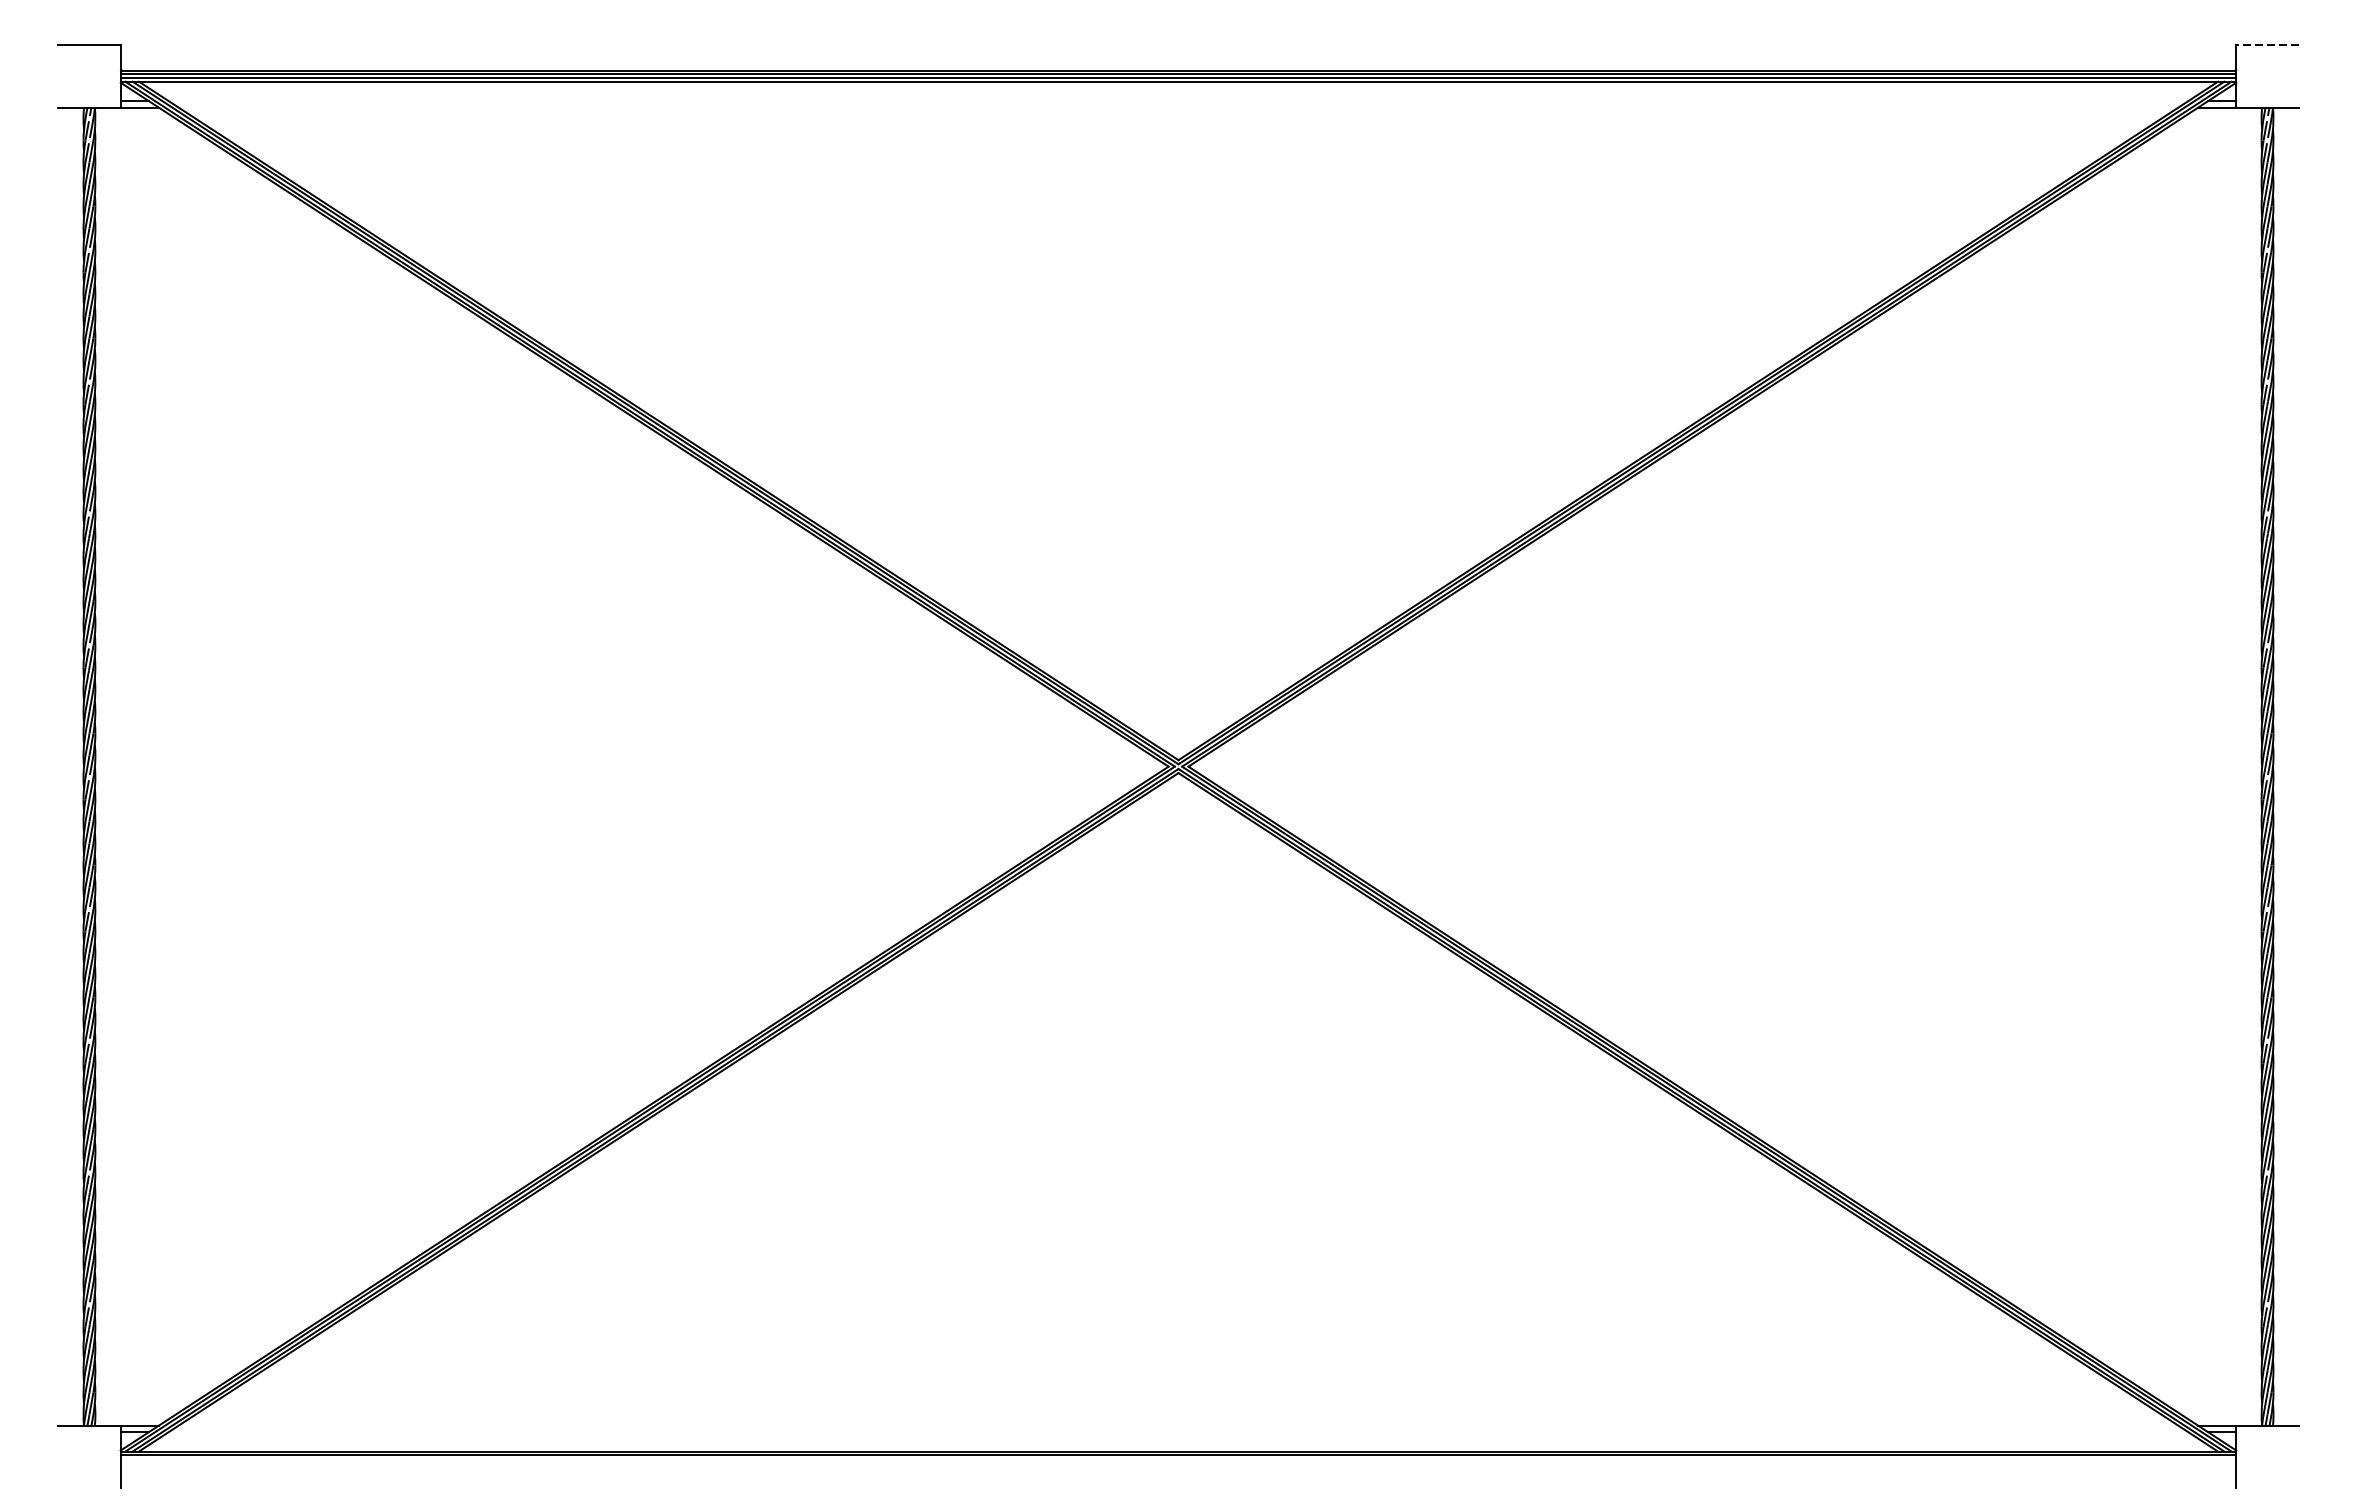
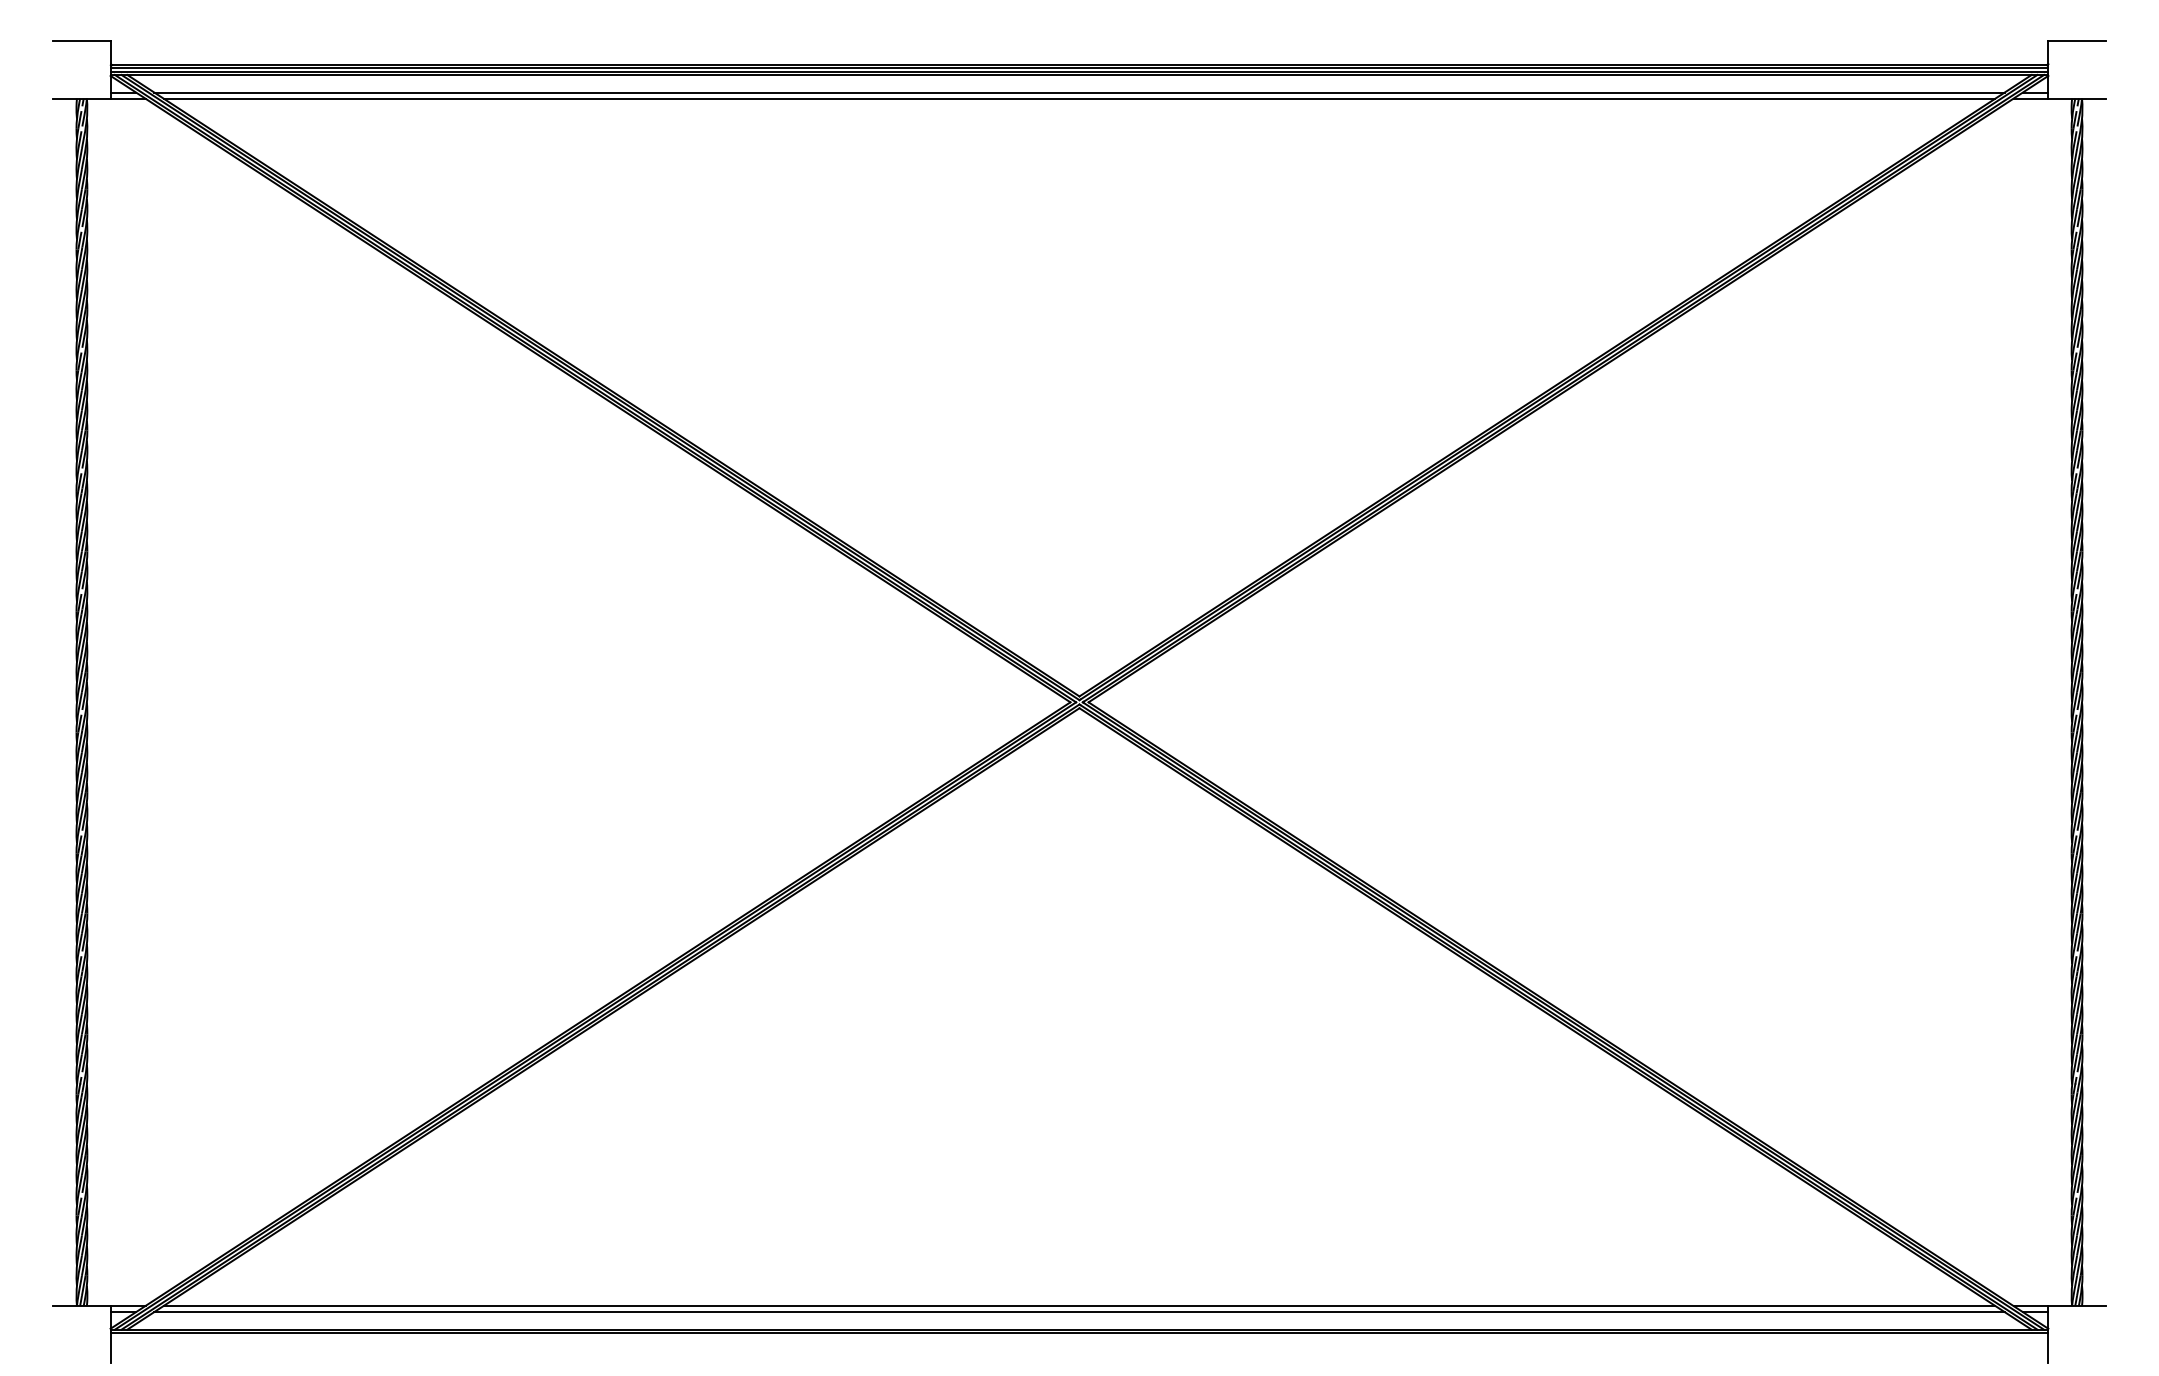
line: (2268, 45) -> (2077, 41), dashed -> solid
line: (1178, 100) -> (1079, 92), added
line: (1178, 107) -> (1079, 98), added
line: (1178, 1426) -> (1079, 1306), added
line: (1178, 1432) -> (1079, 1312), added

